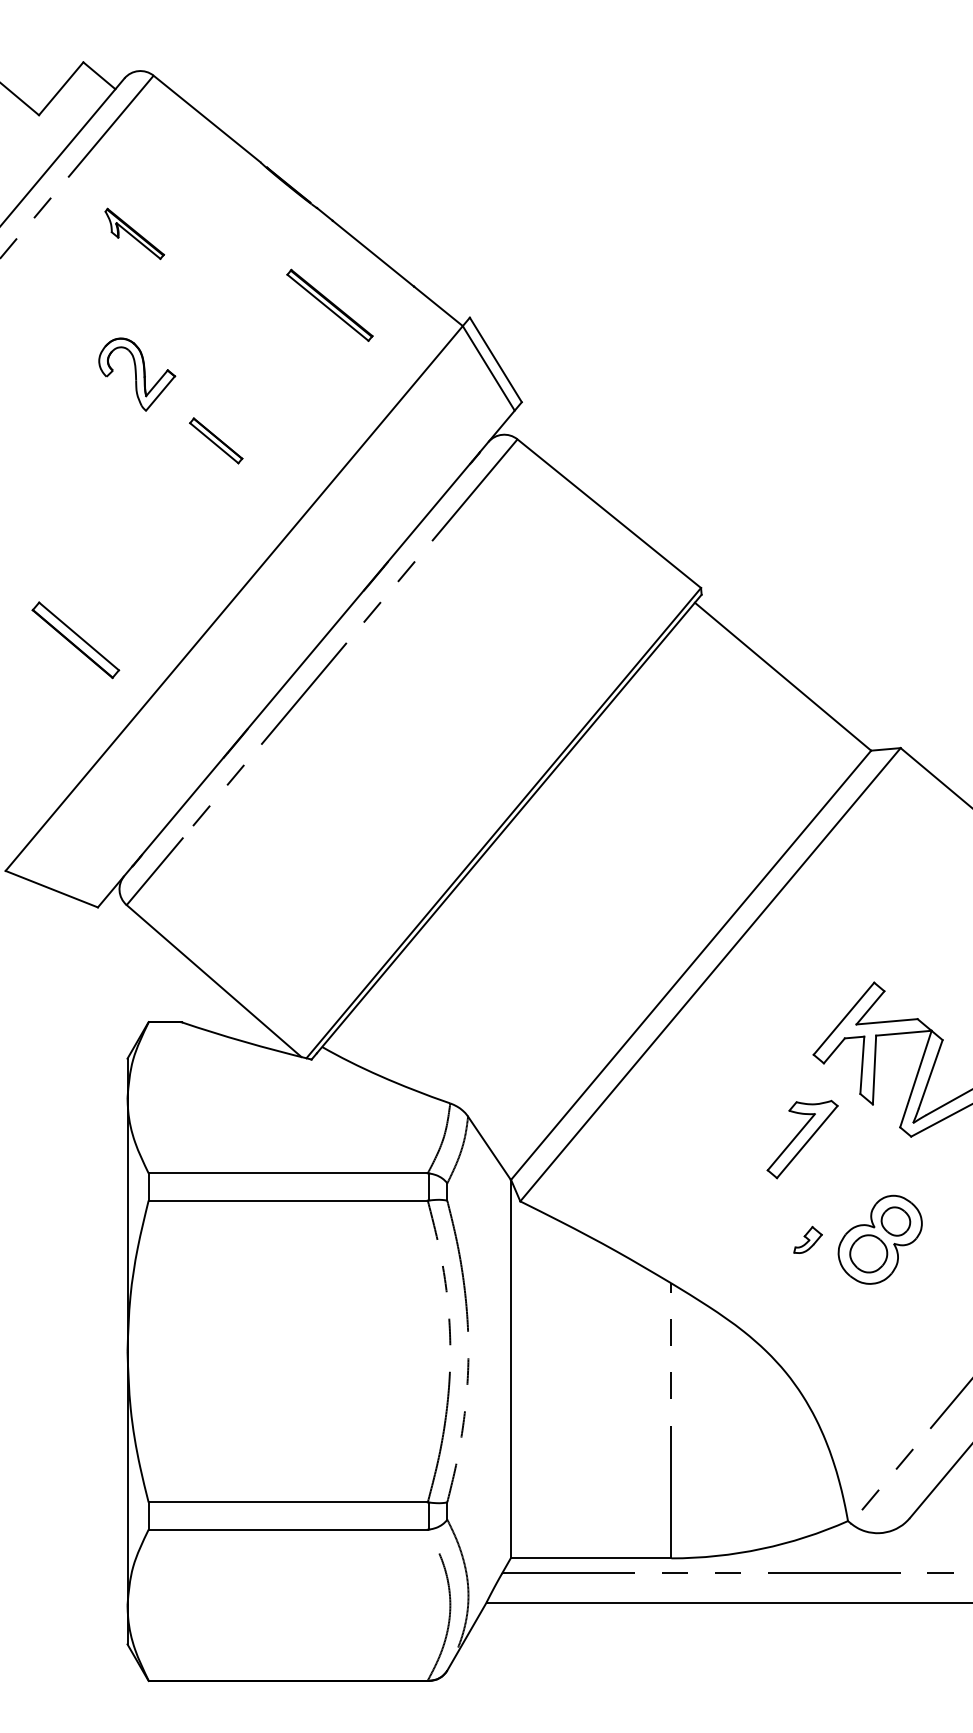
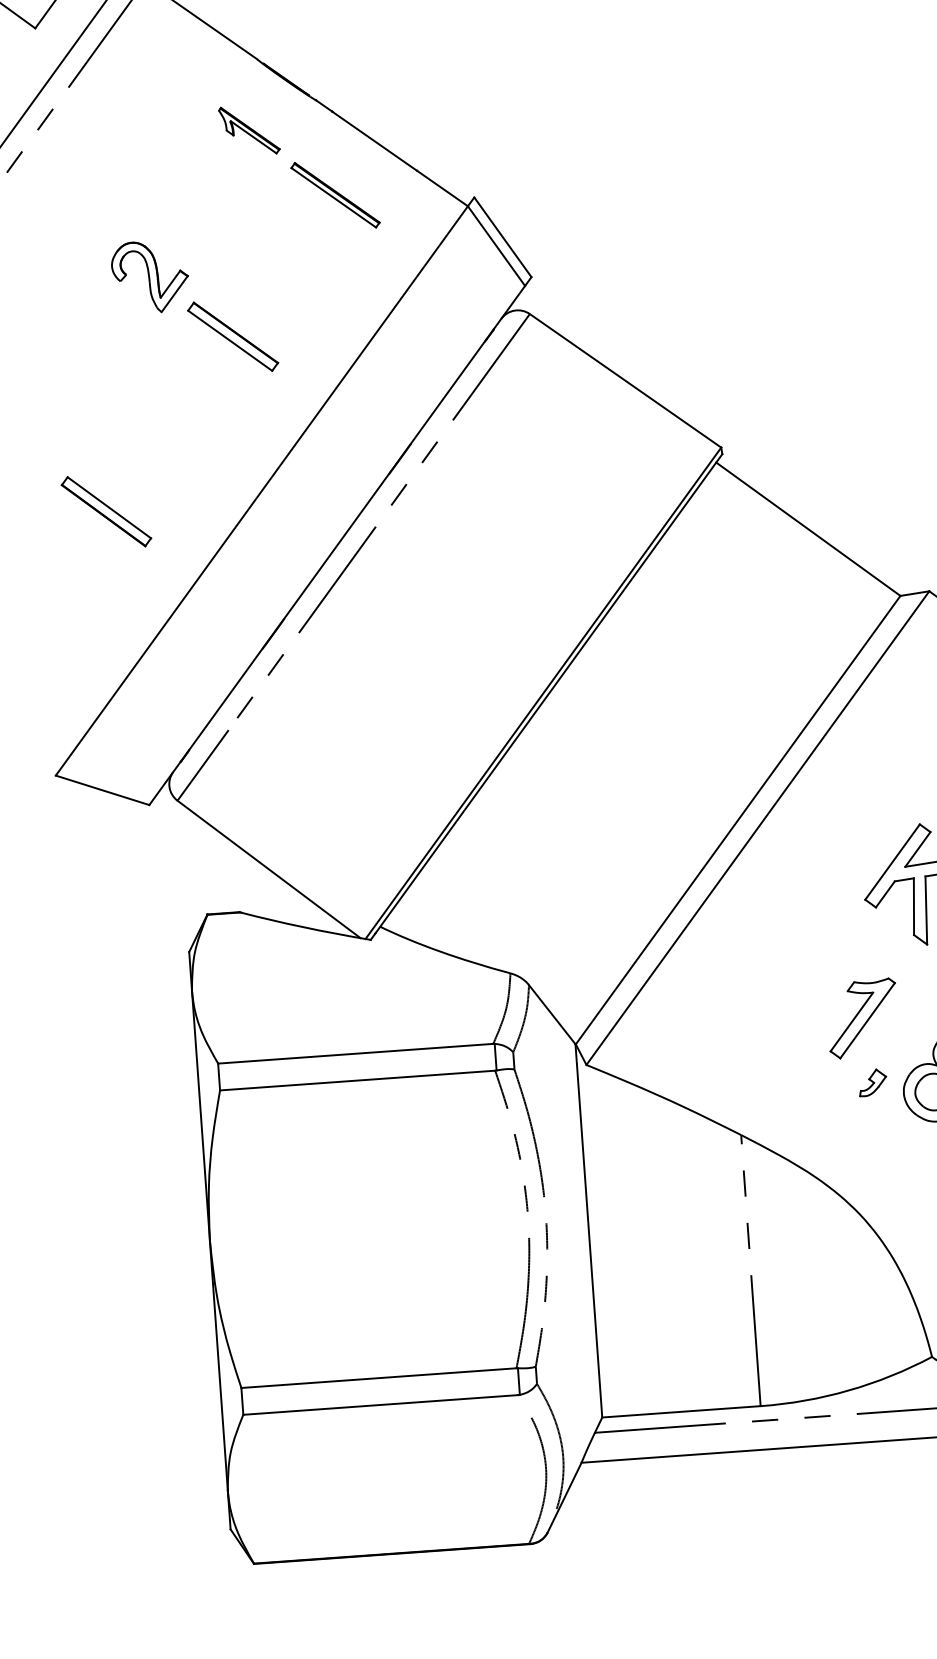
part: (134, 233) -> (249, 130), moved
part: (215, 440) -> (232, 336), size x1.67
part: (75, 640) -> (106, 511), moved
part: (802, 1139) -> (862, 1018), moved

